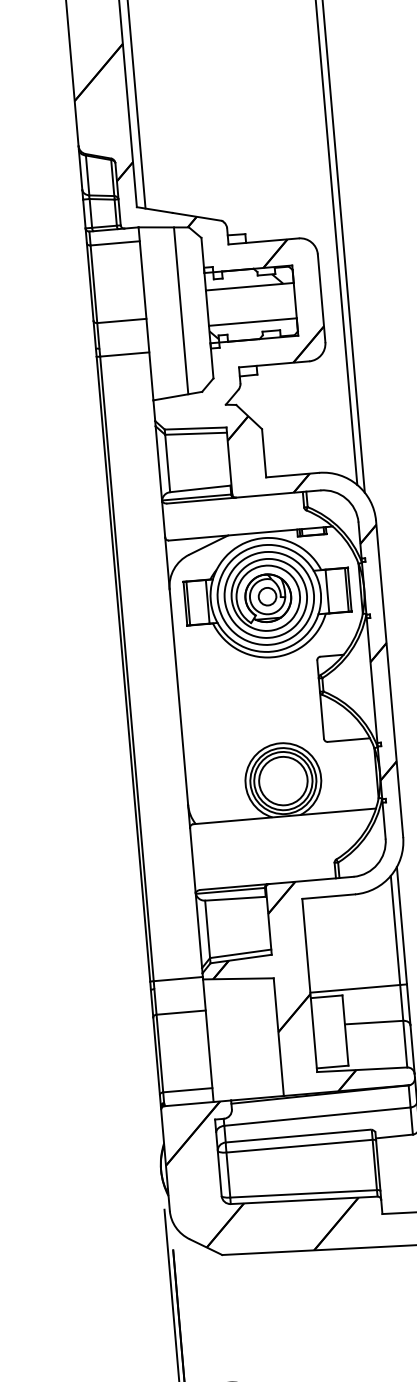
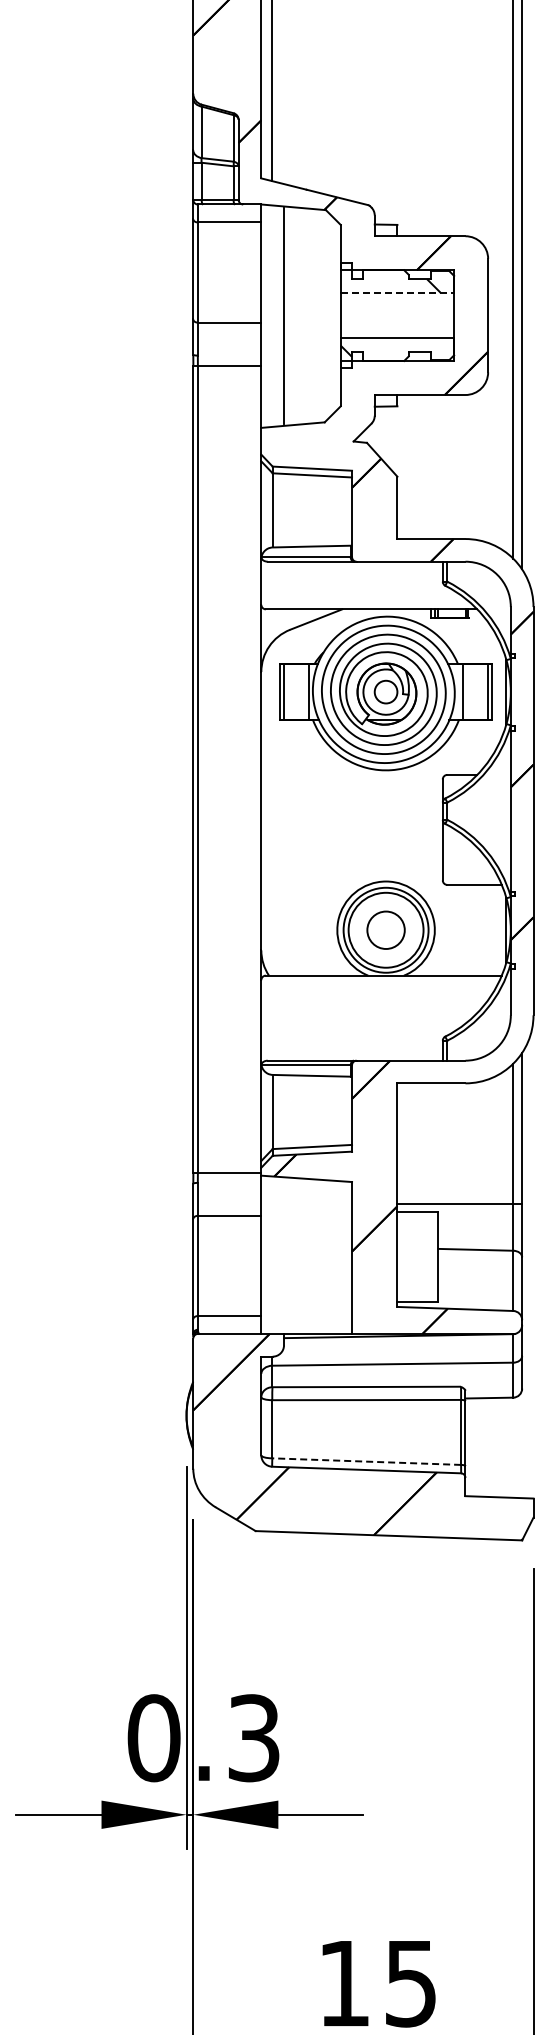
line: (249, 286) -> (397, 292), solid -> dashed
line: (180, 310) -> (283, 315), moved
circle: (282, 781) -> (385, 930), size x0.6
line: (303, 1193) -> (366, 1461), solid -> dashed

